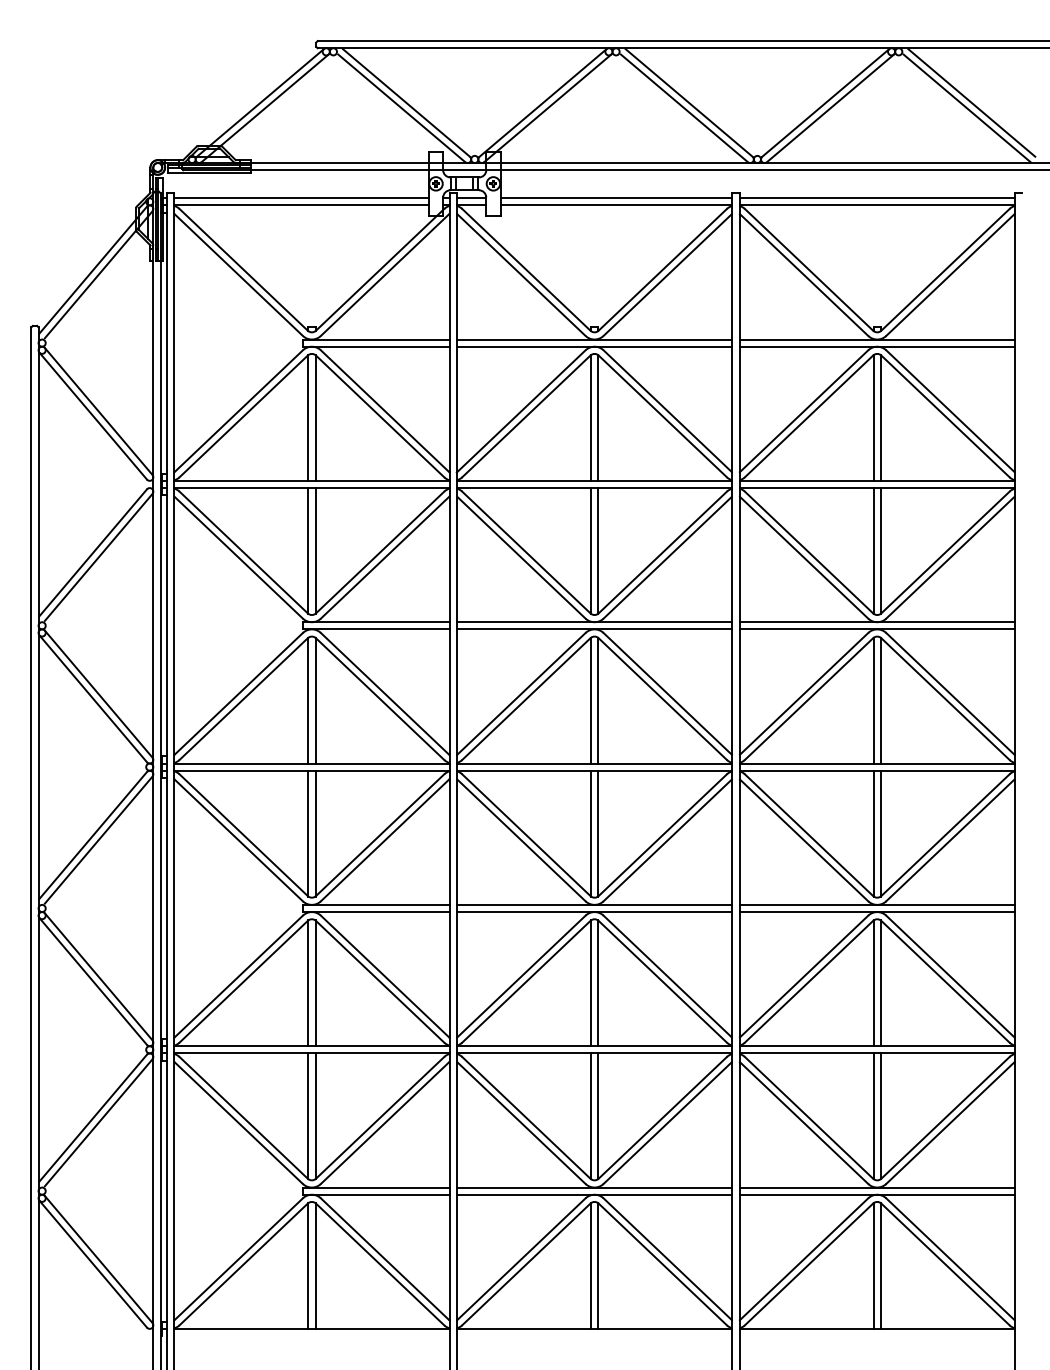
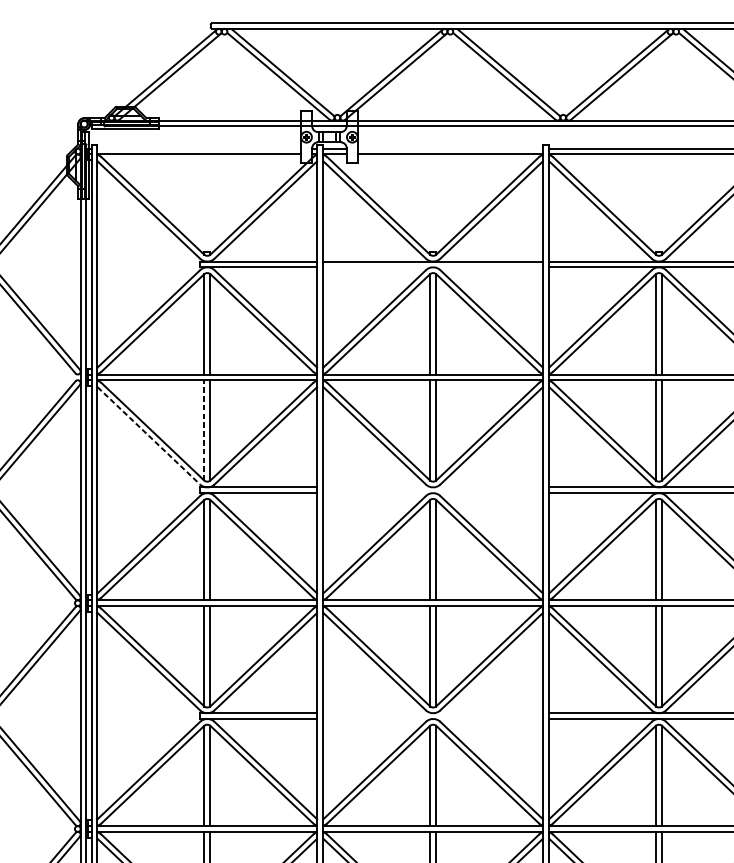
line: (301, 198) -> (199, 148), removed
line: (616, 198) -> (450, 148), removed
line: (594, 346) -> (433, 267), removed
line: (308, 550) -> (204, 430), solid -> dashed
line: (239, 558) -> (149, 436), solid -> dashed
line: (594, 622) -> (433, 487), removed
line: (594, 629) -> (433, 493), removed
line: (594, 904) -> (433, 712), removed
line: (594, 912) -> (433, 719), removed

